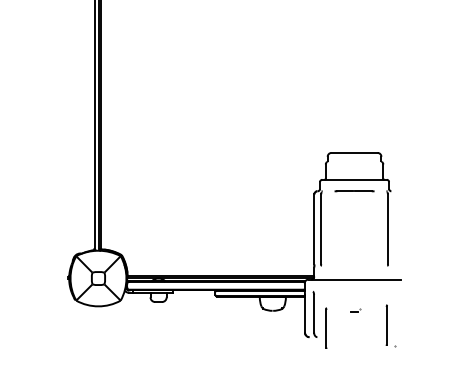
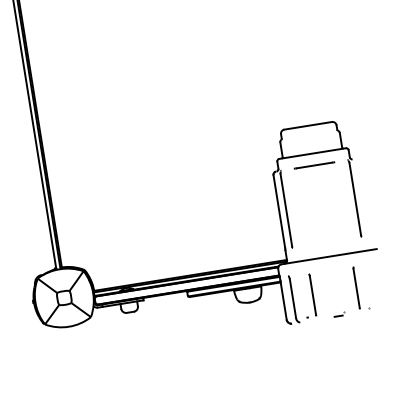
part: (355, 310) -> (339, 314), moved
part: (390, 325) -> (360, 287), moved
line: (326, 327) -> (312, 294), moved

